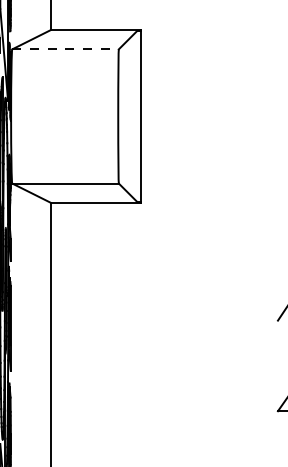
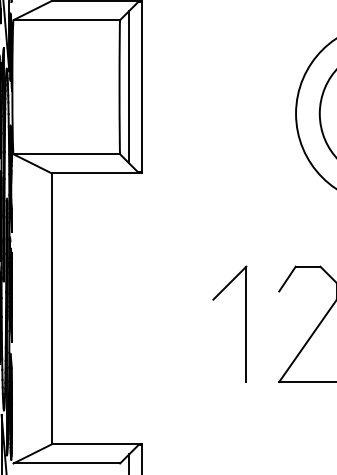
line: (66, 49) -> (67, 20), dashed -> solid
line: (128, 116) -> (129, 87), added
part: (244, 352) -> (245, 323), added

